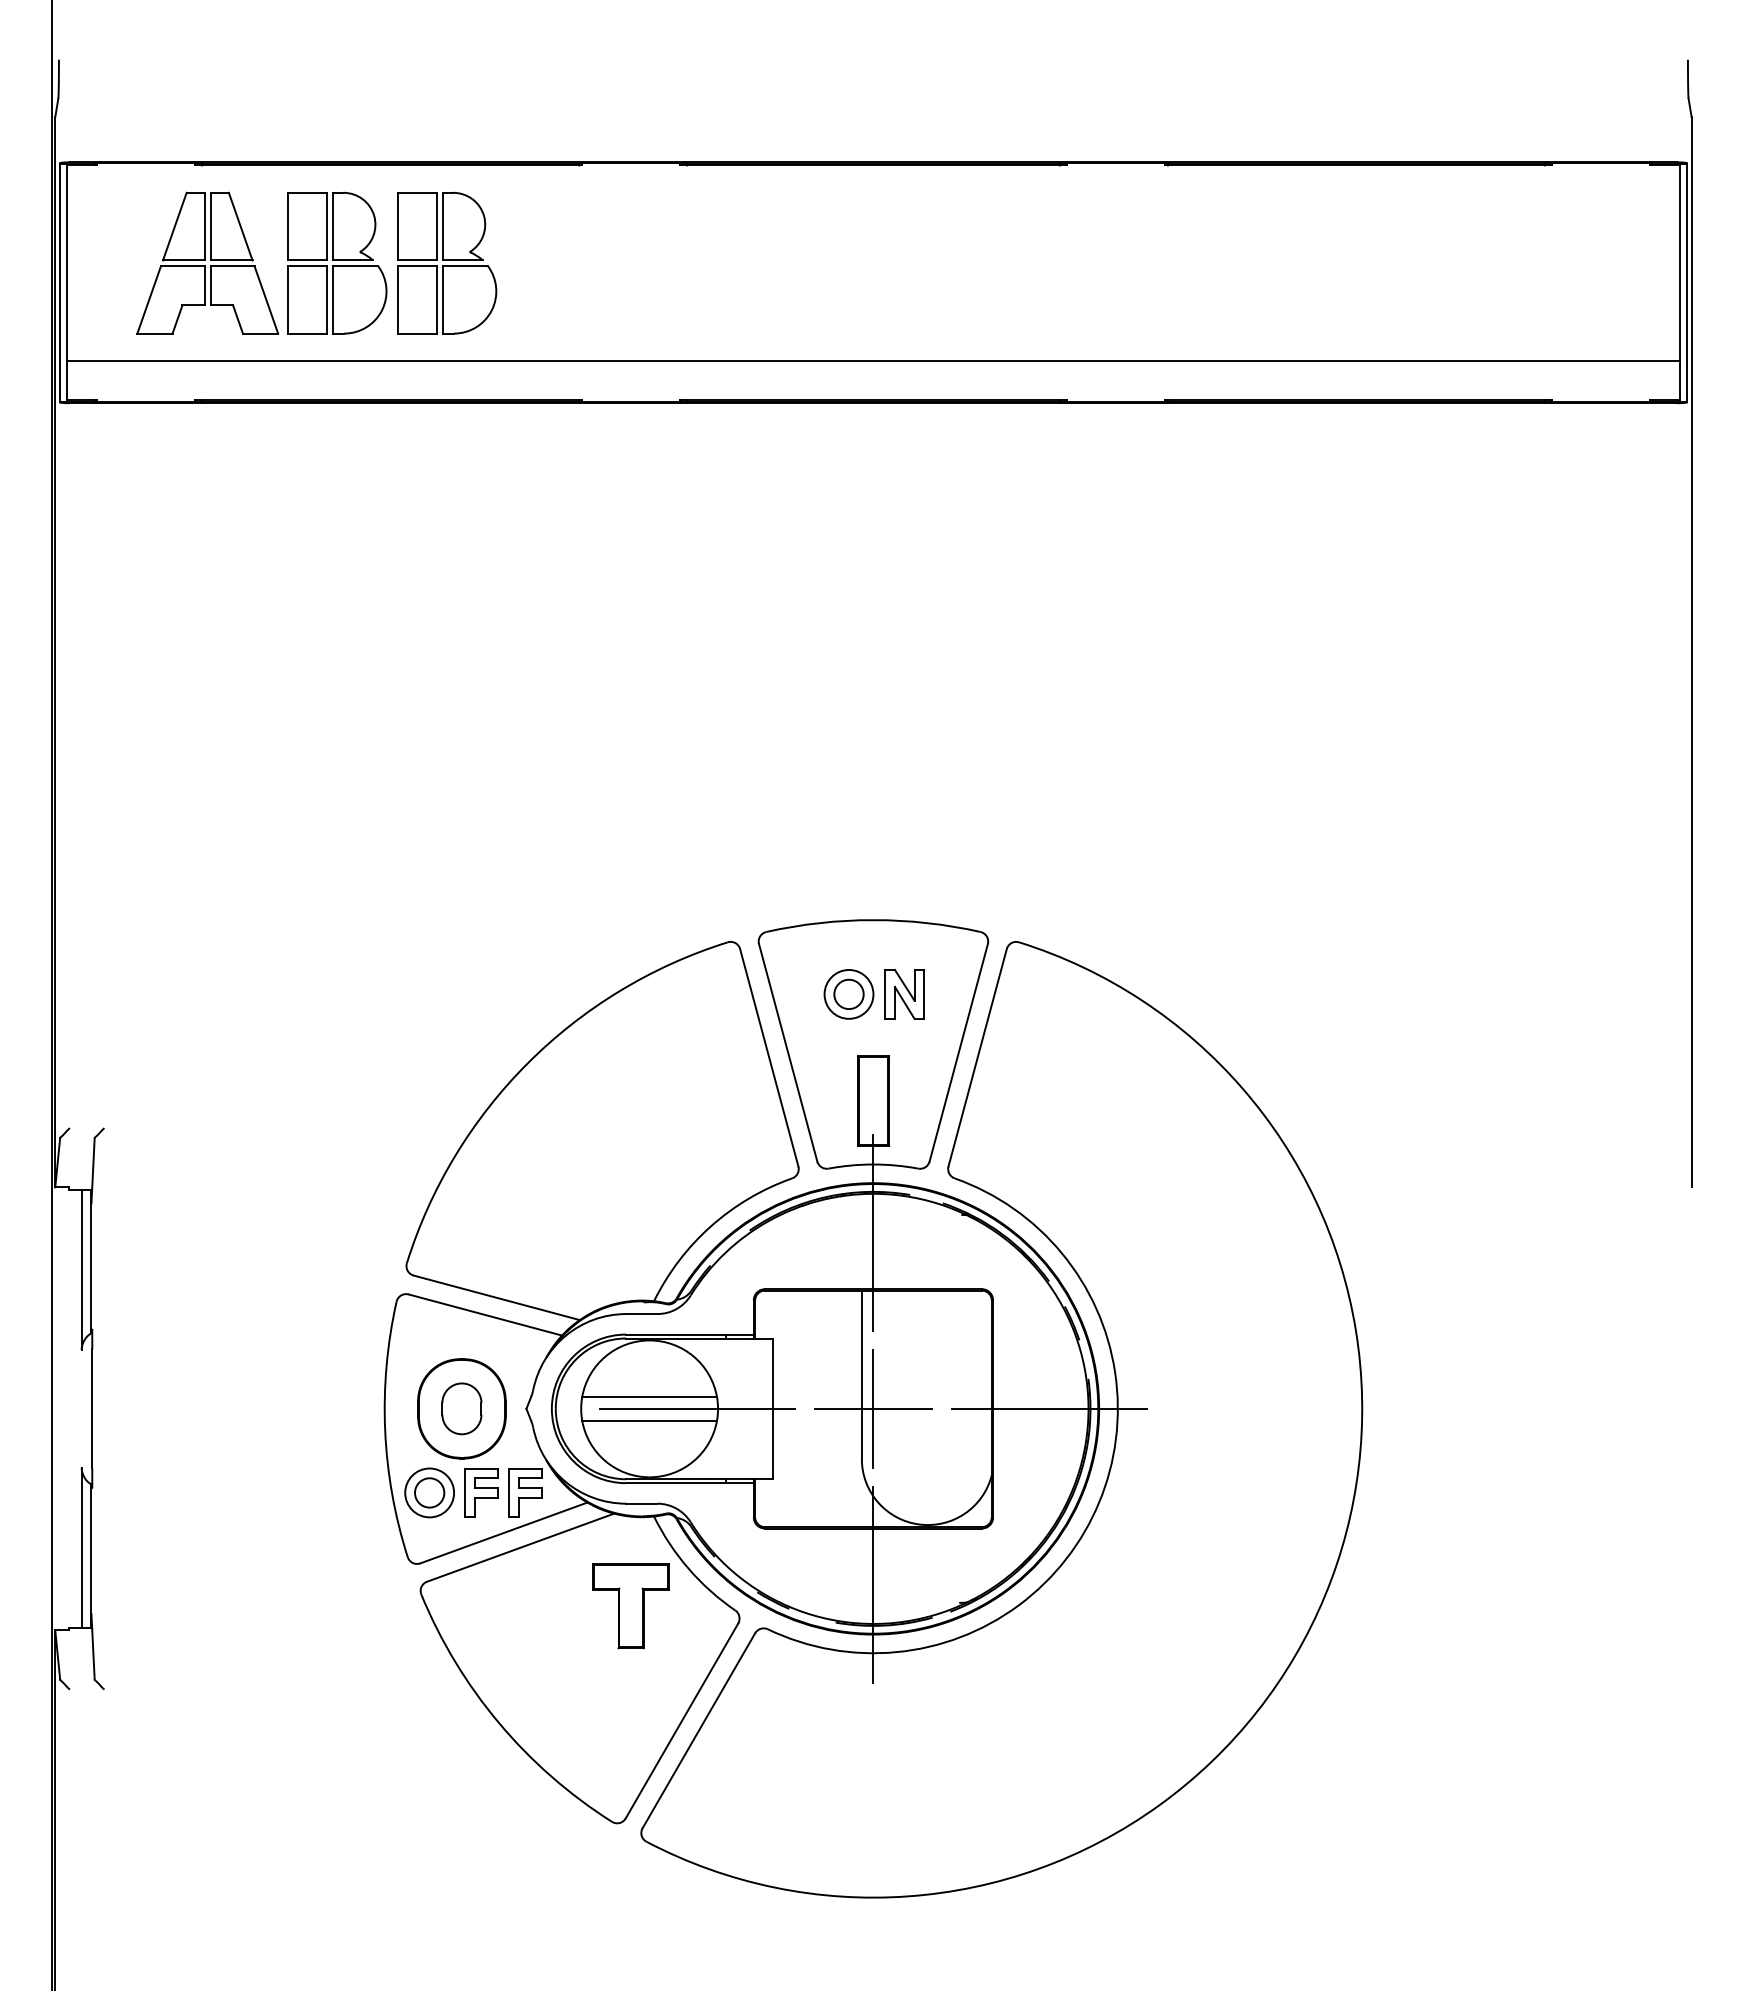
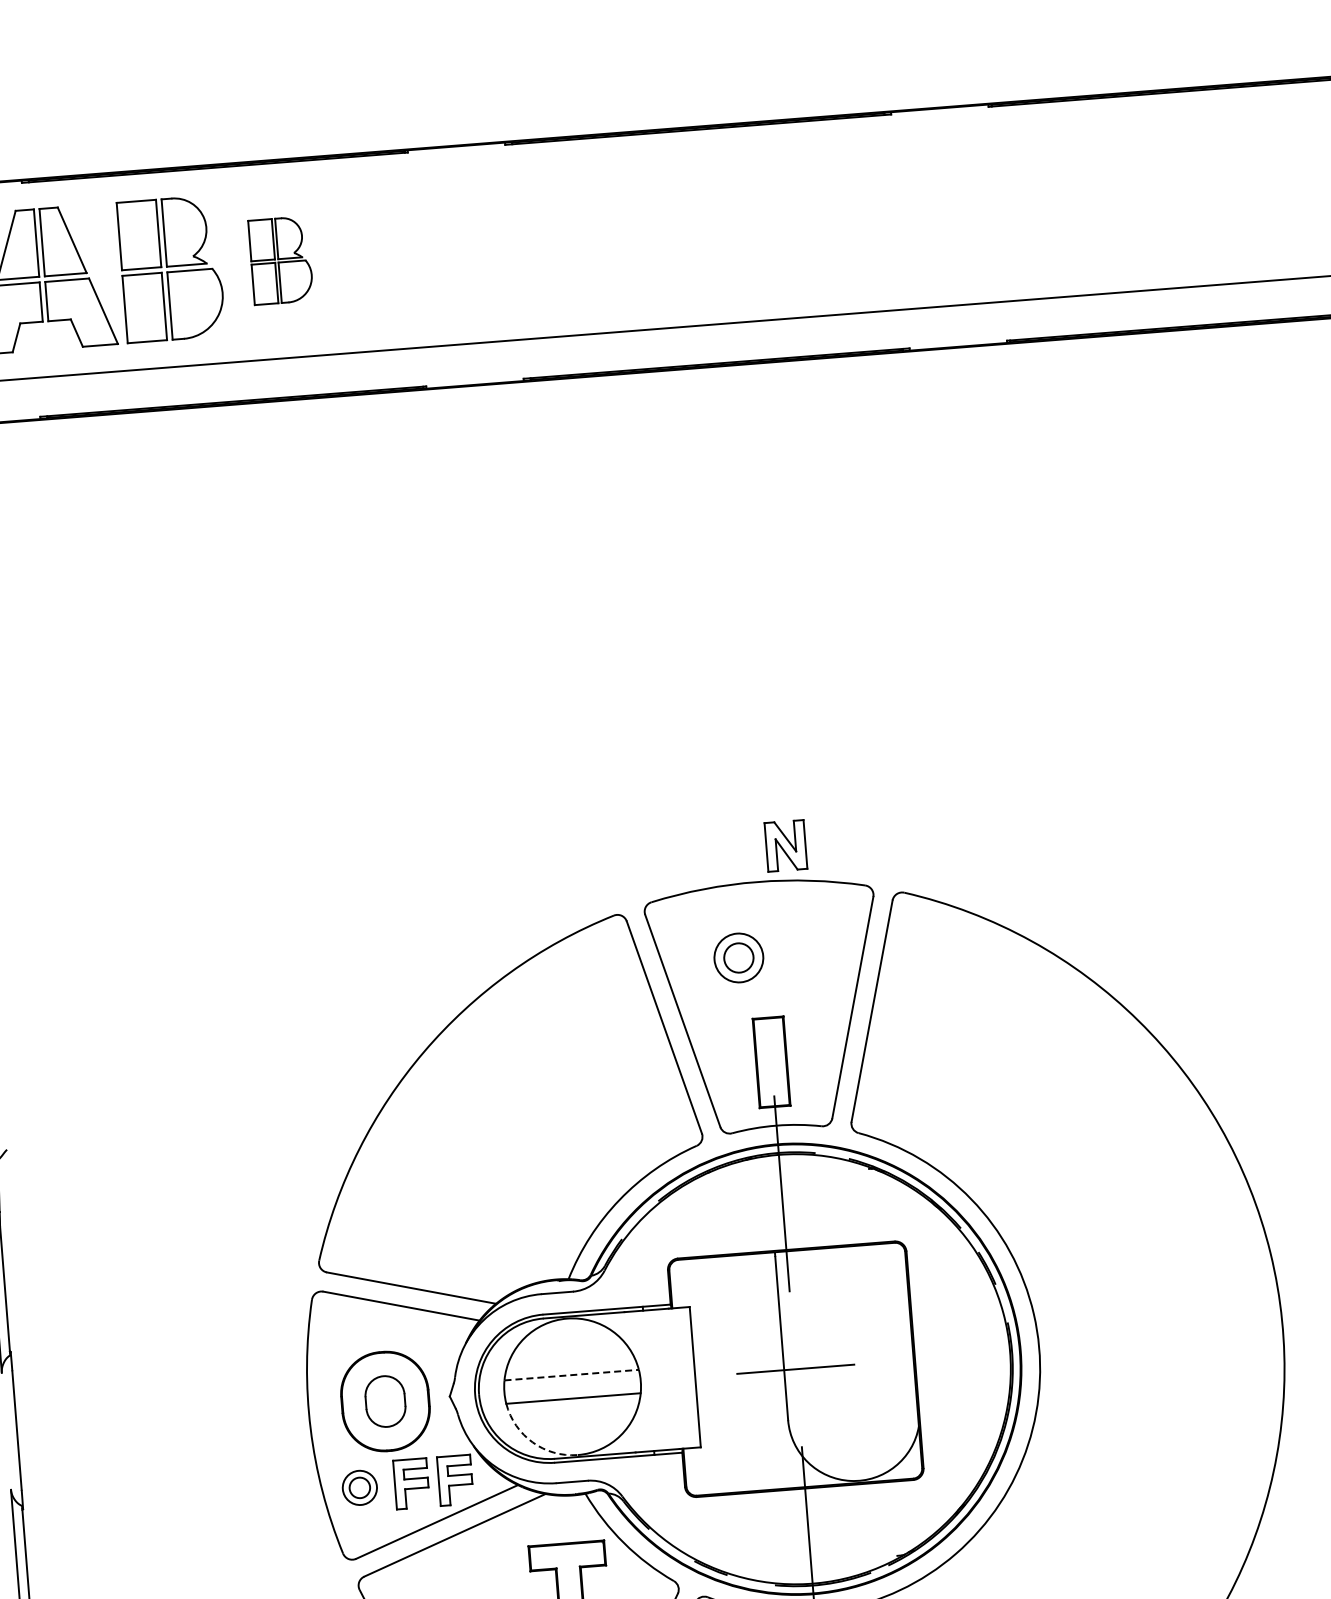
part: (447, 263) -> (281, 260), size x0.6
part: (904, 994) -> (785, 846), moved
line: (650, 1397) -> (572, 1375), solid -> dashed
line: (697, 1408) -> (620, 1382), removed
line: (873, 1408) -> (795, 1368), removed
line: (1049, 1408) -> (971, 1355), removed
arc: (605, 1461) -> (532, 1442), solid -> dashed
part: (429, 1492) -> (359, 1487), size x0.7

